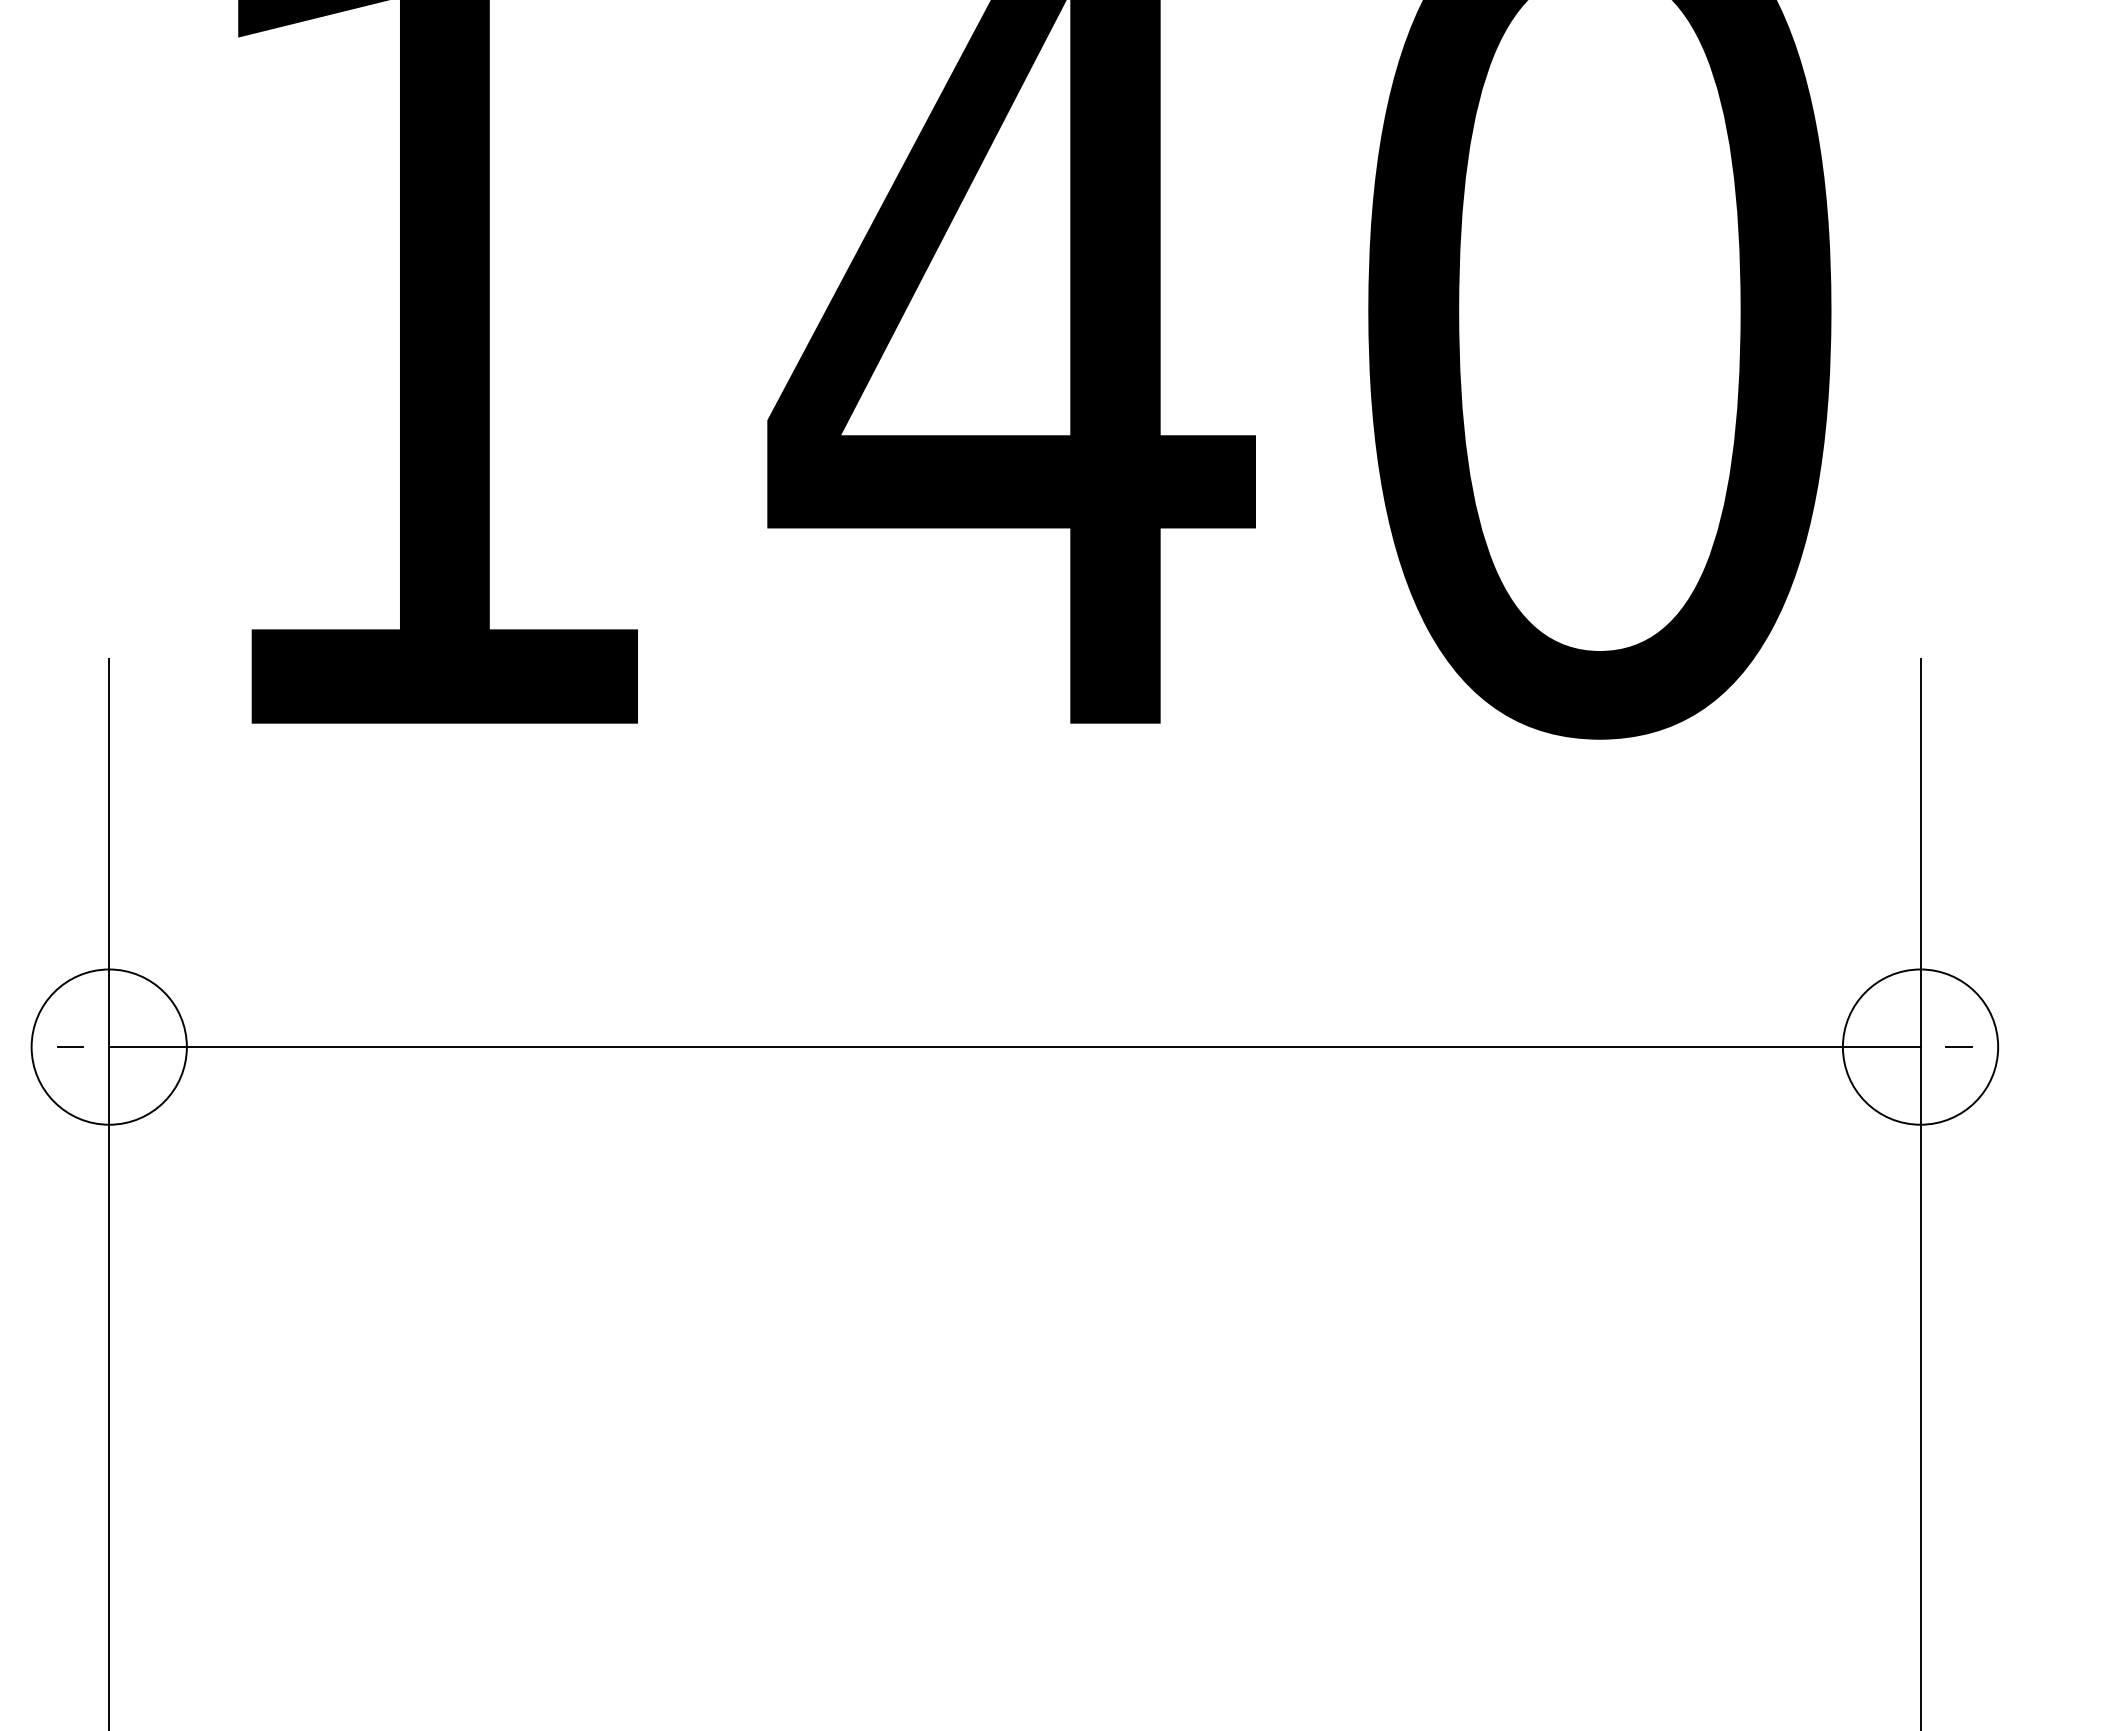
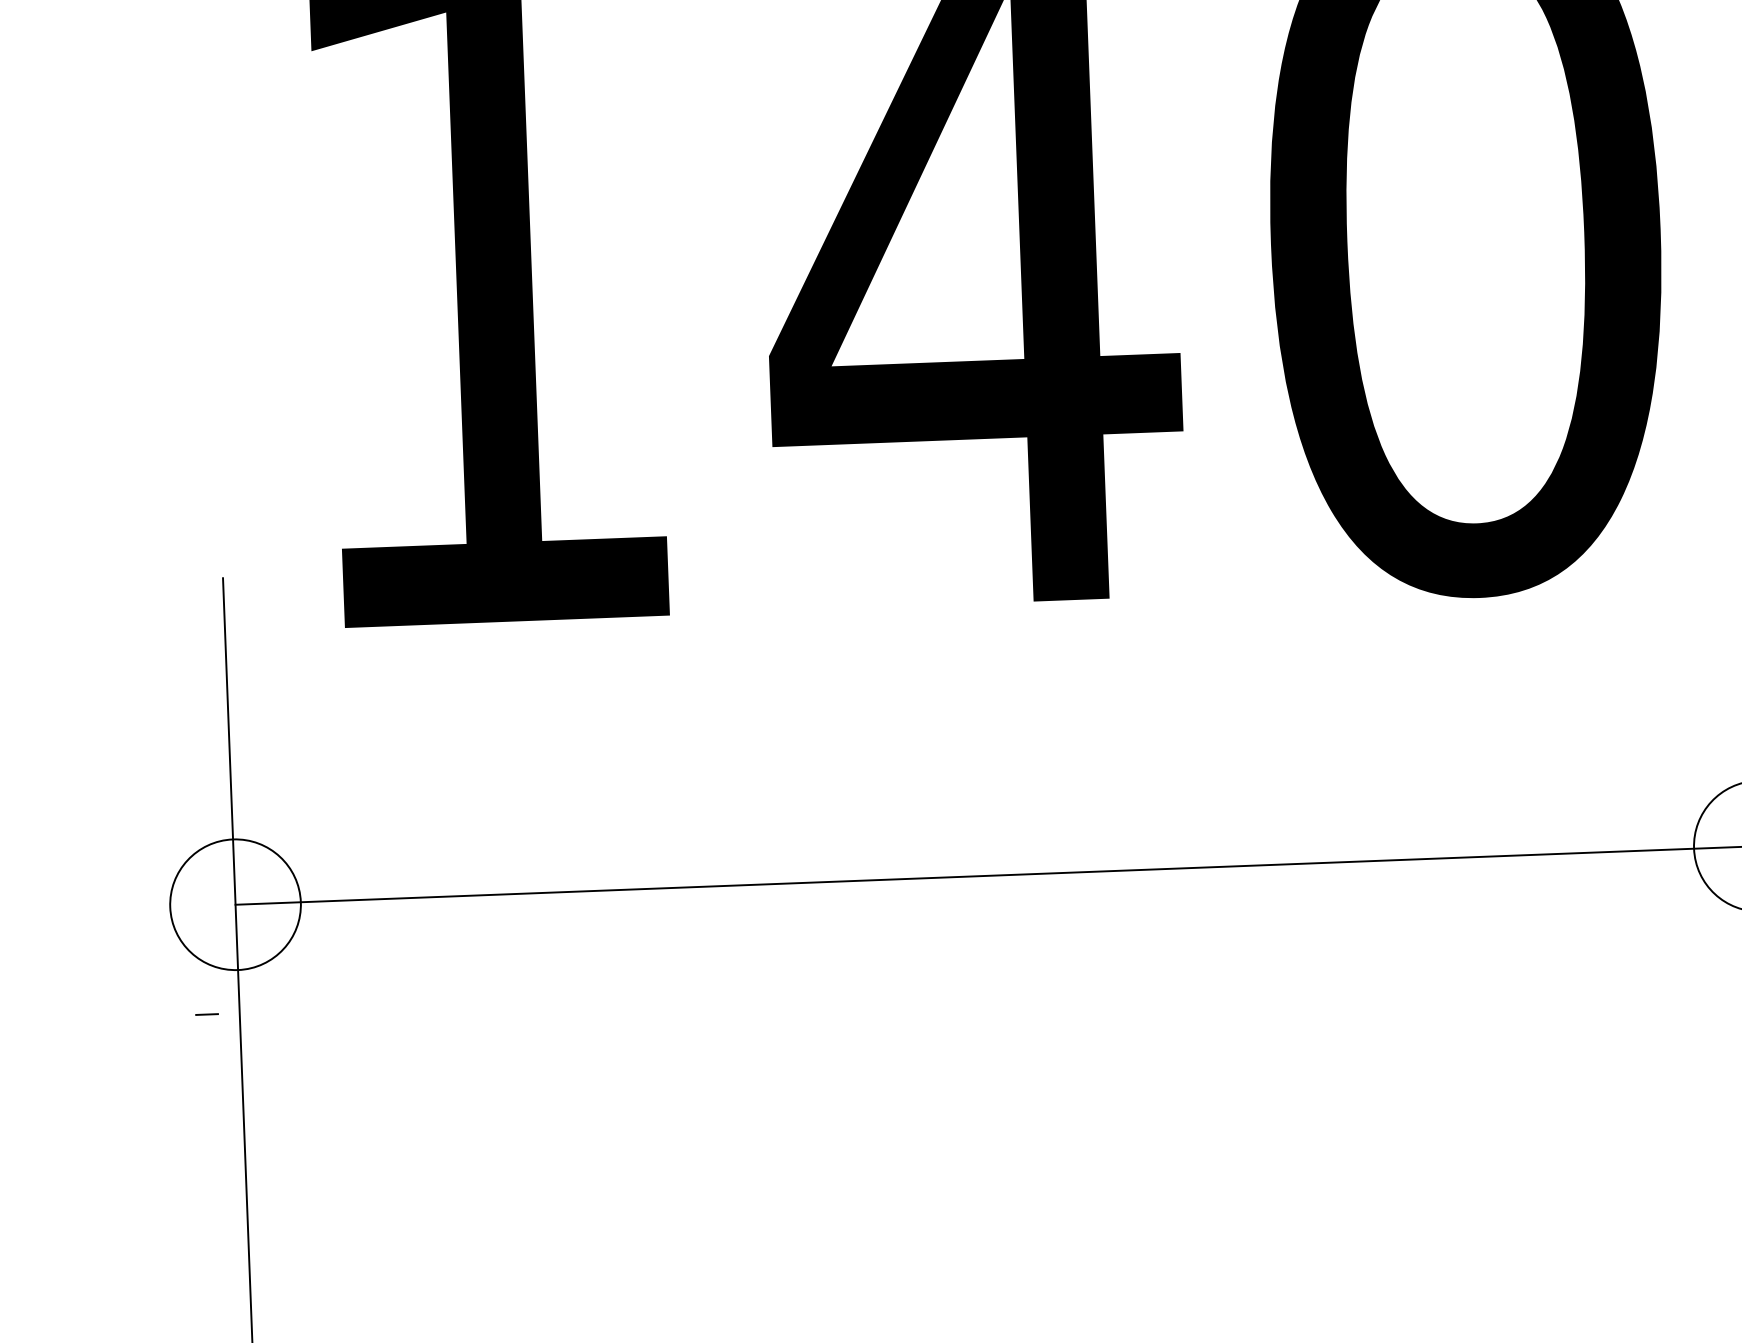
line: (70, 1046) -> (207, 1014), moved

